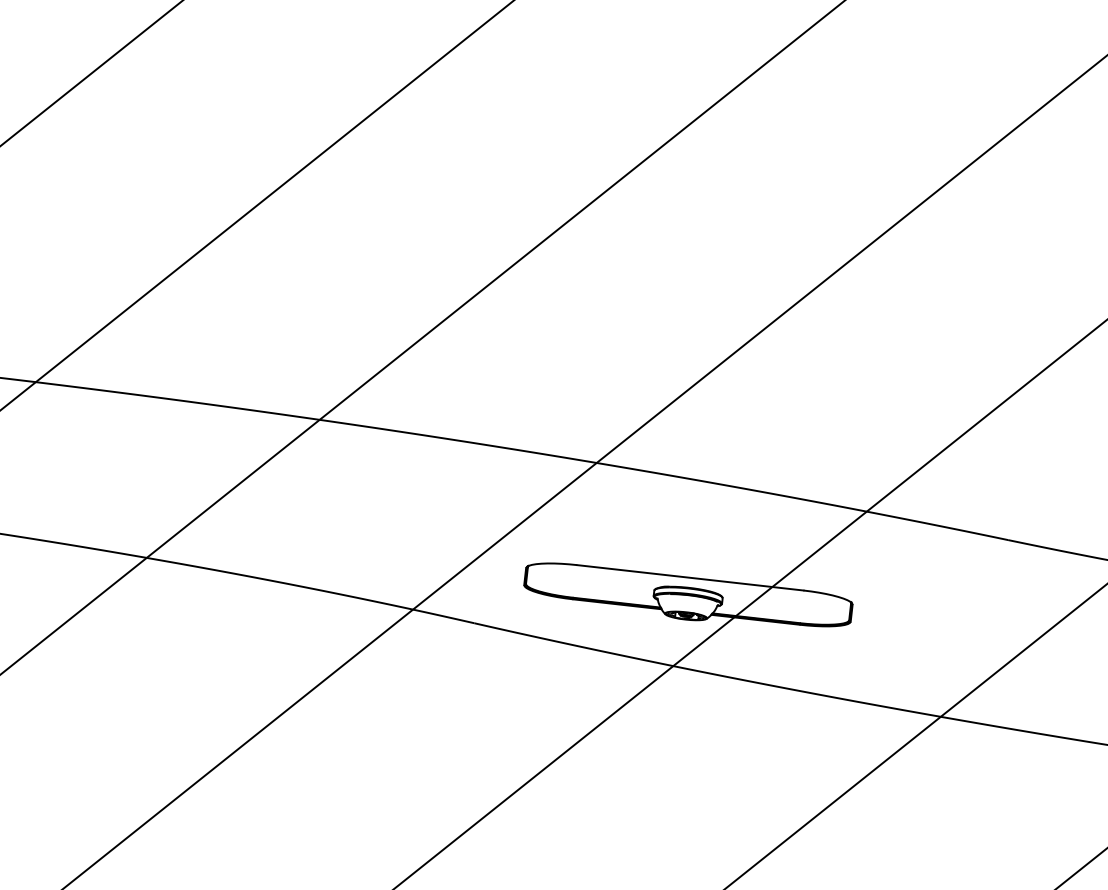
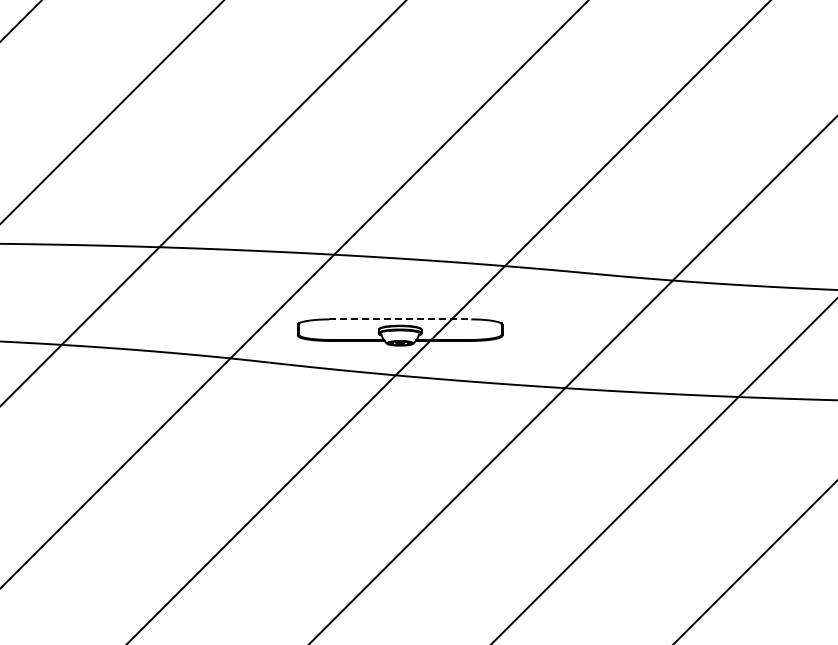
line: (690, 577) -> (400, 319), solid -> dashed

